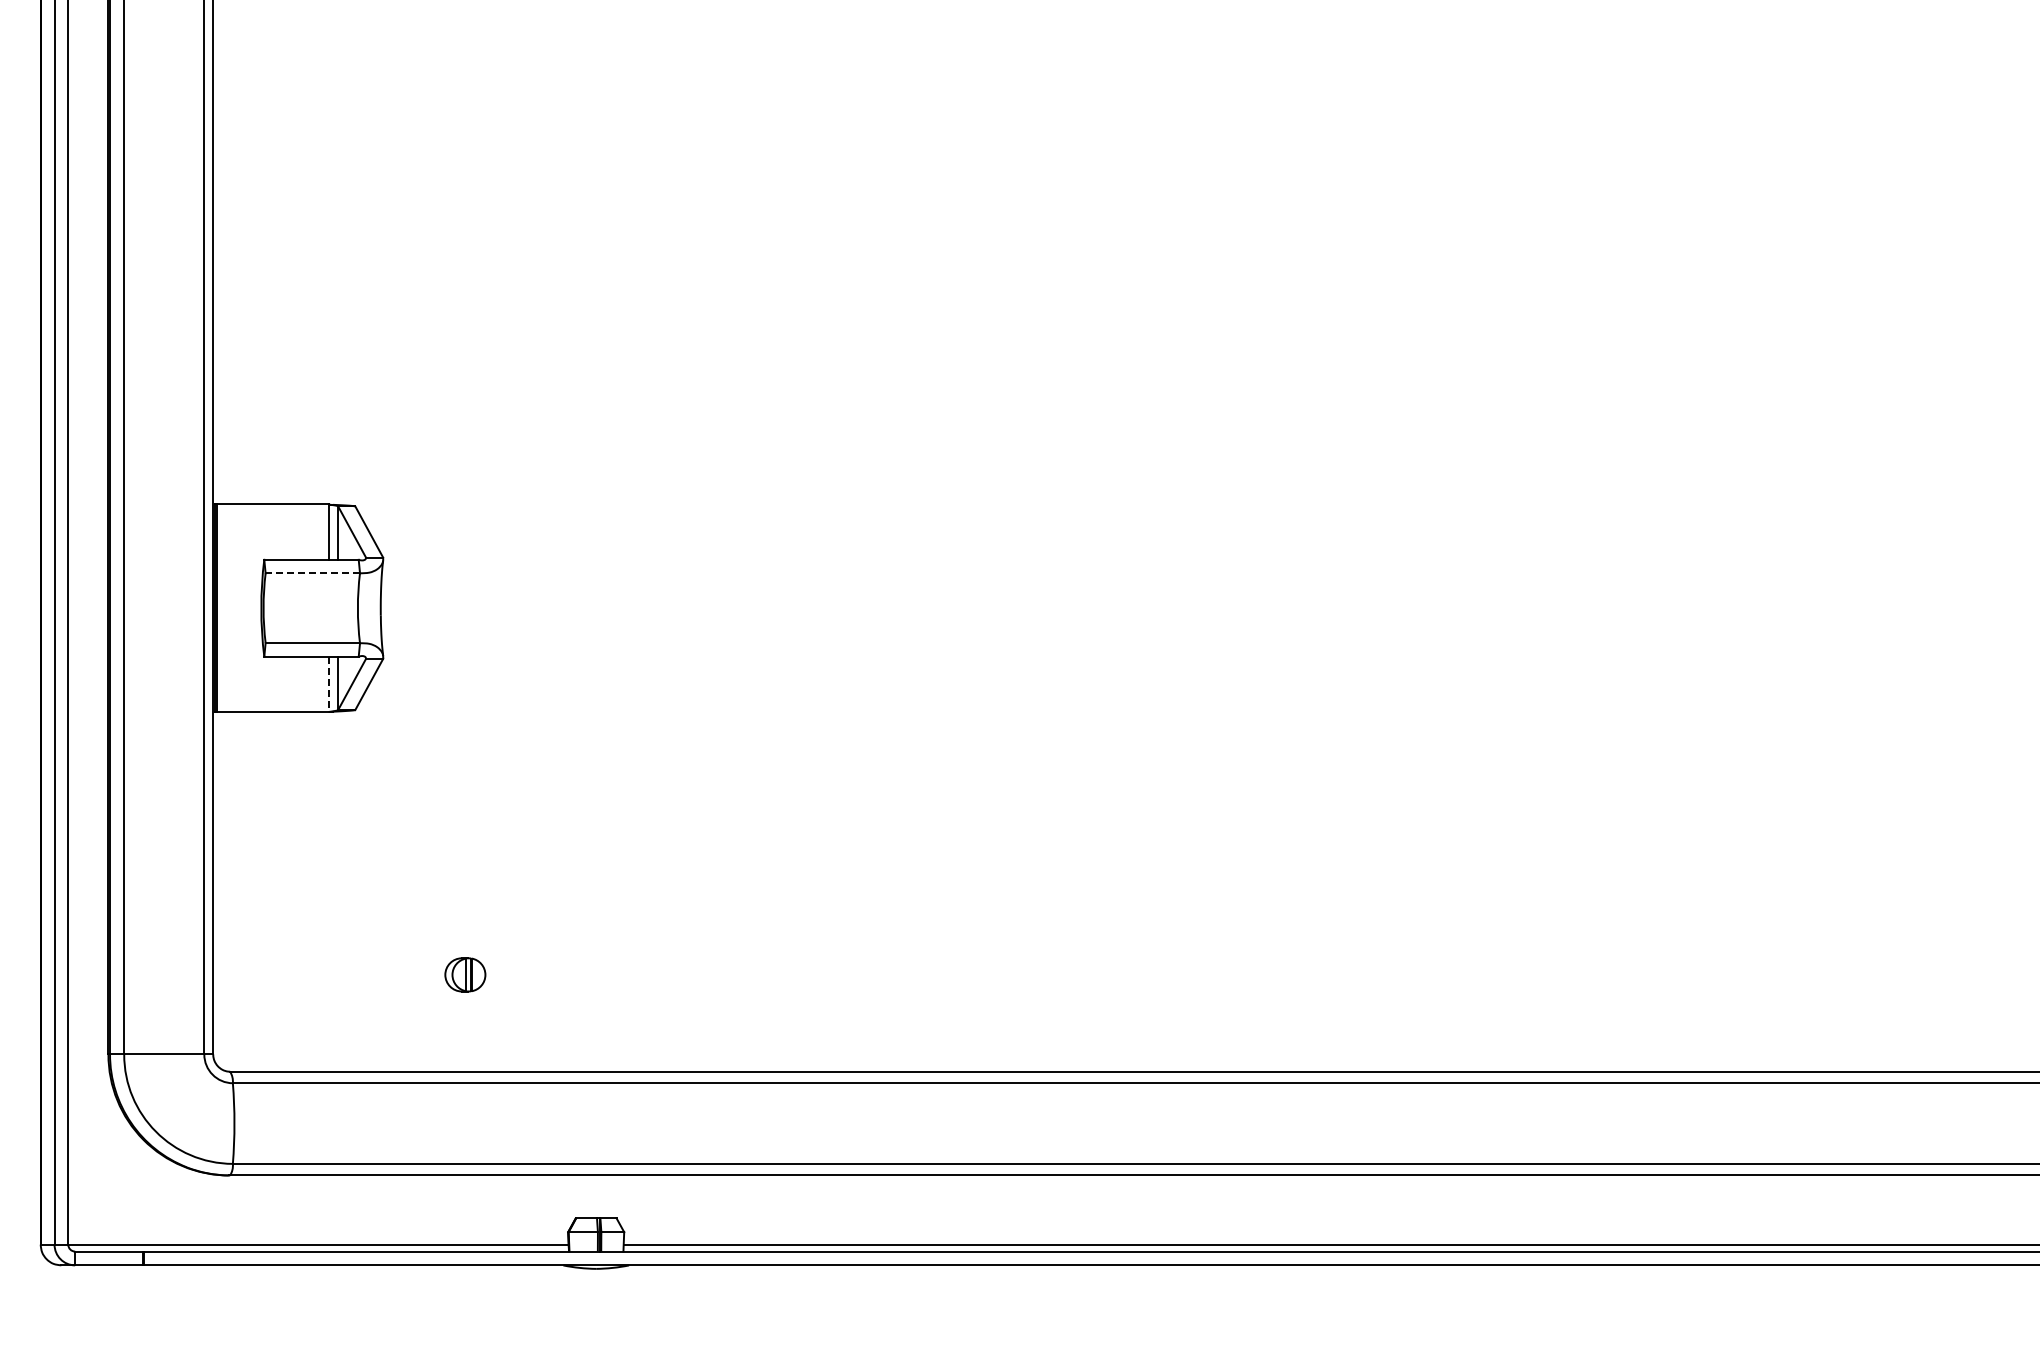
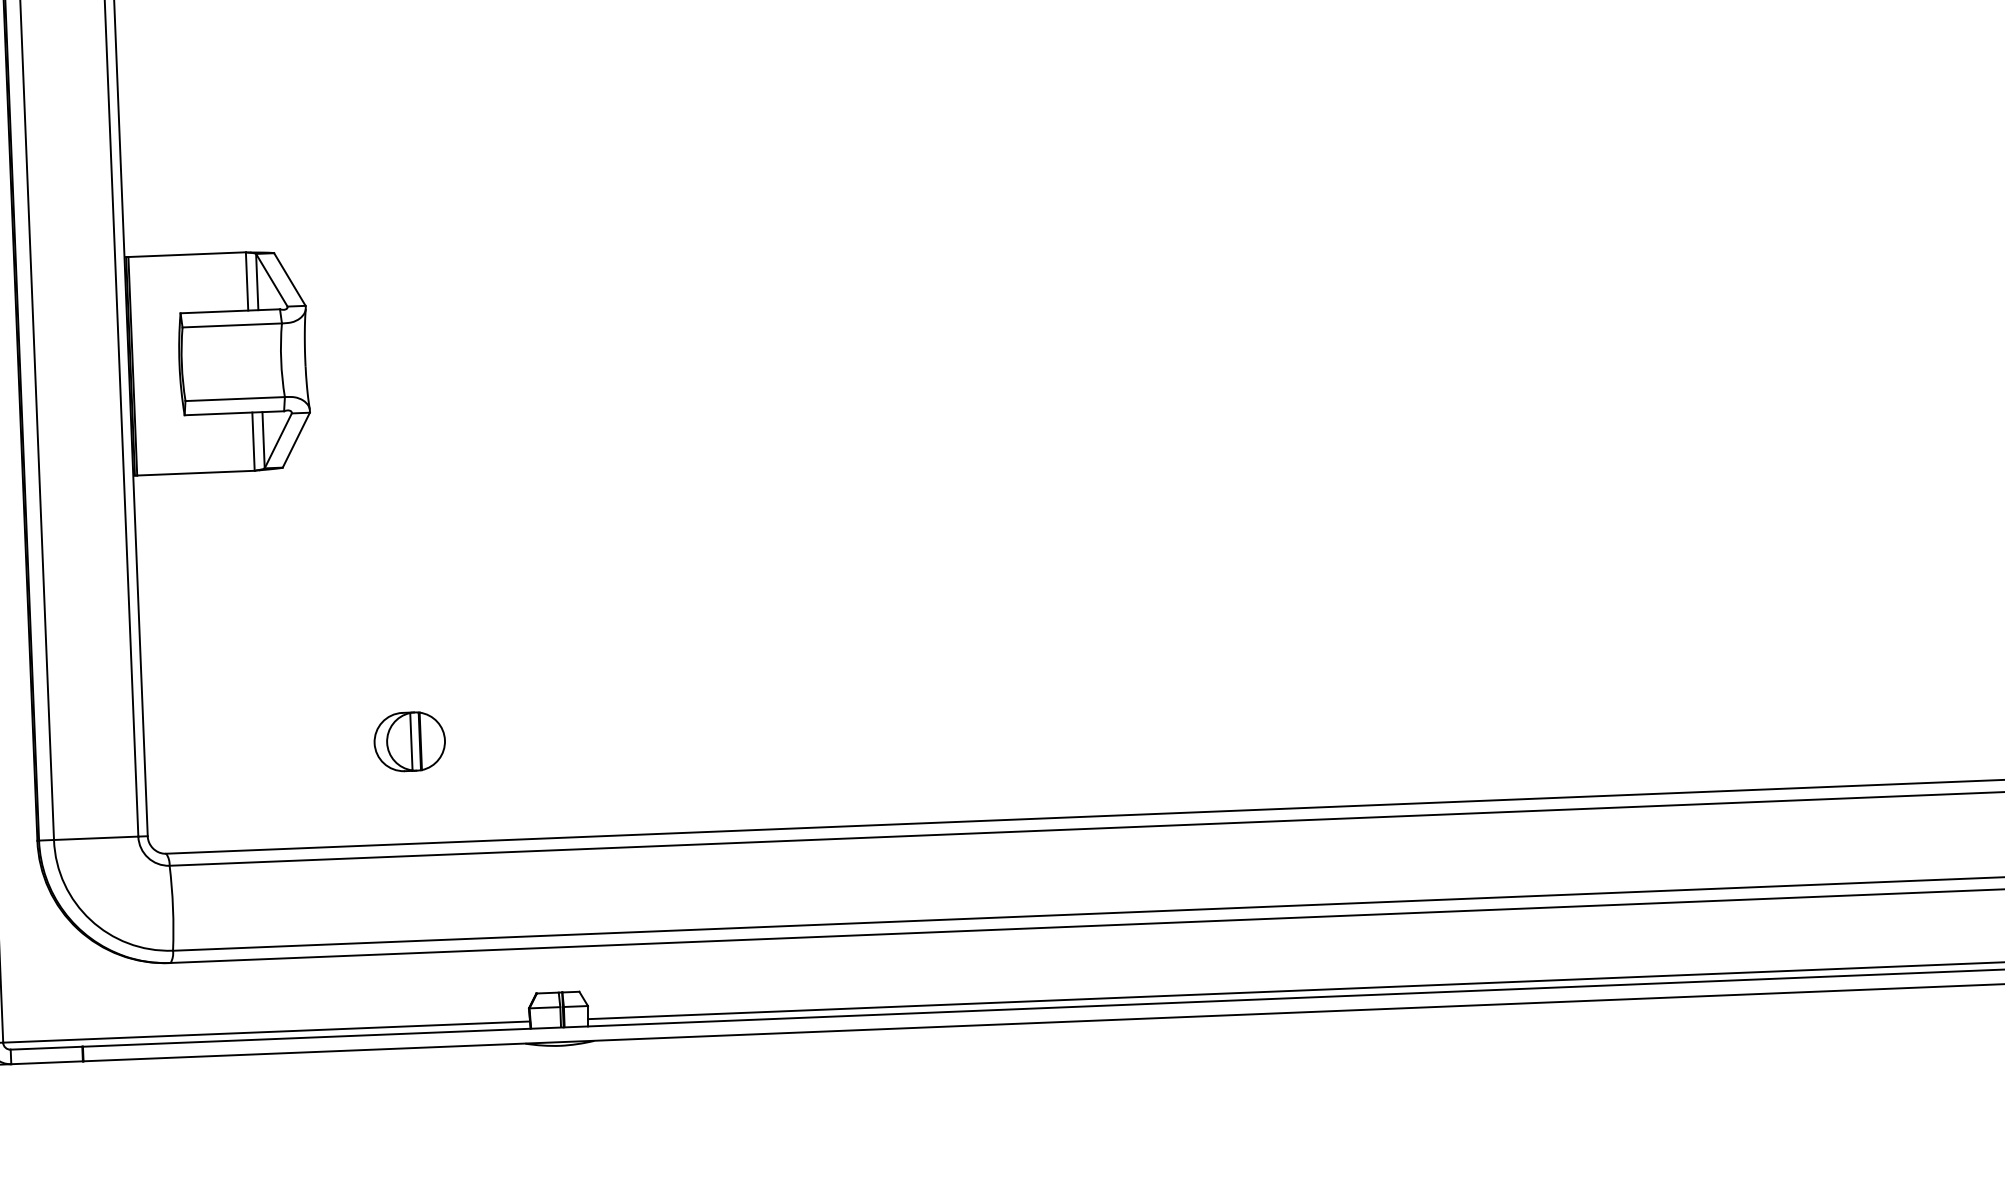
line: (312, 573) -> (231, 325), dashed -> solid
line: (328, 684) -> (253, 441), dashed -> solid
part: (465, 974) -> (409, 741), size x1.67

